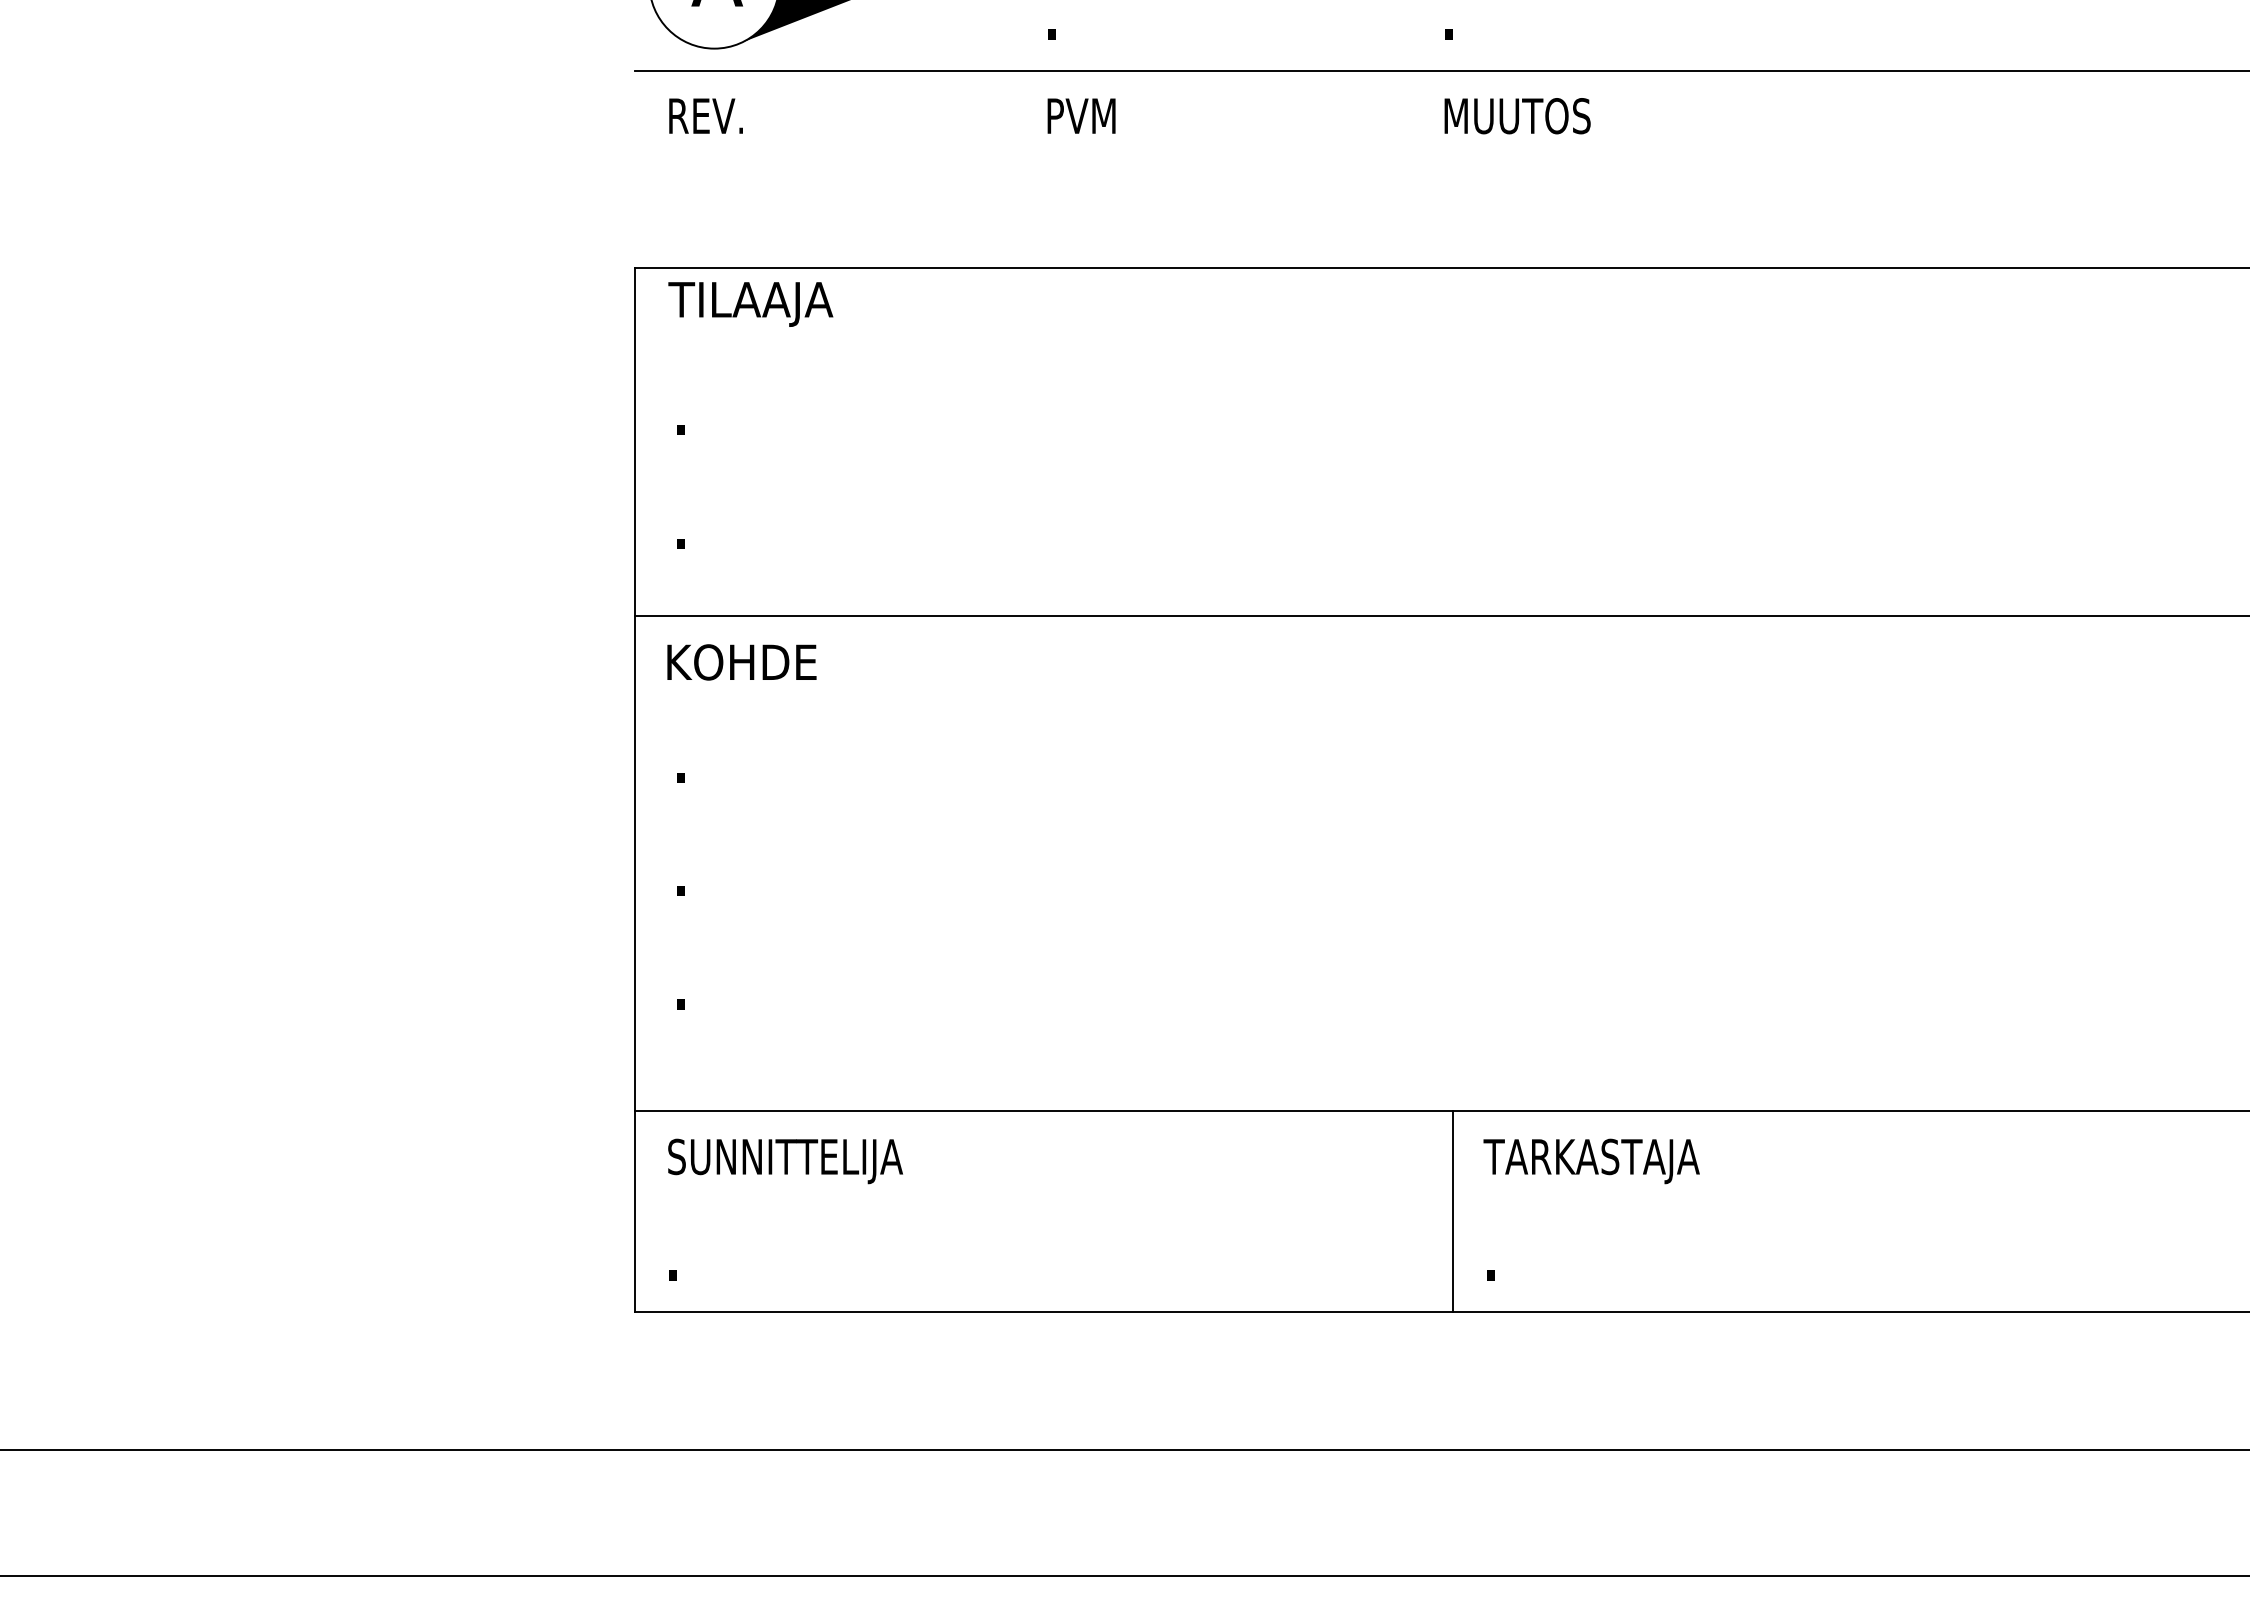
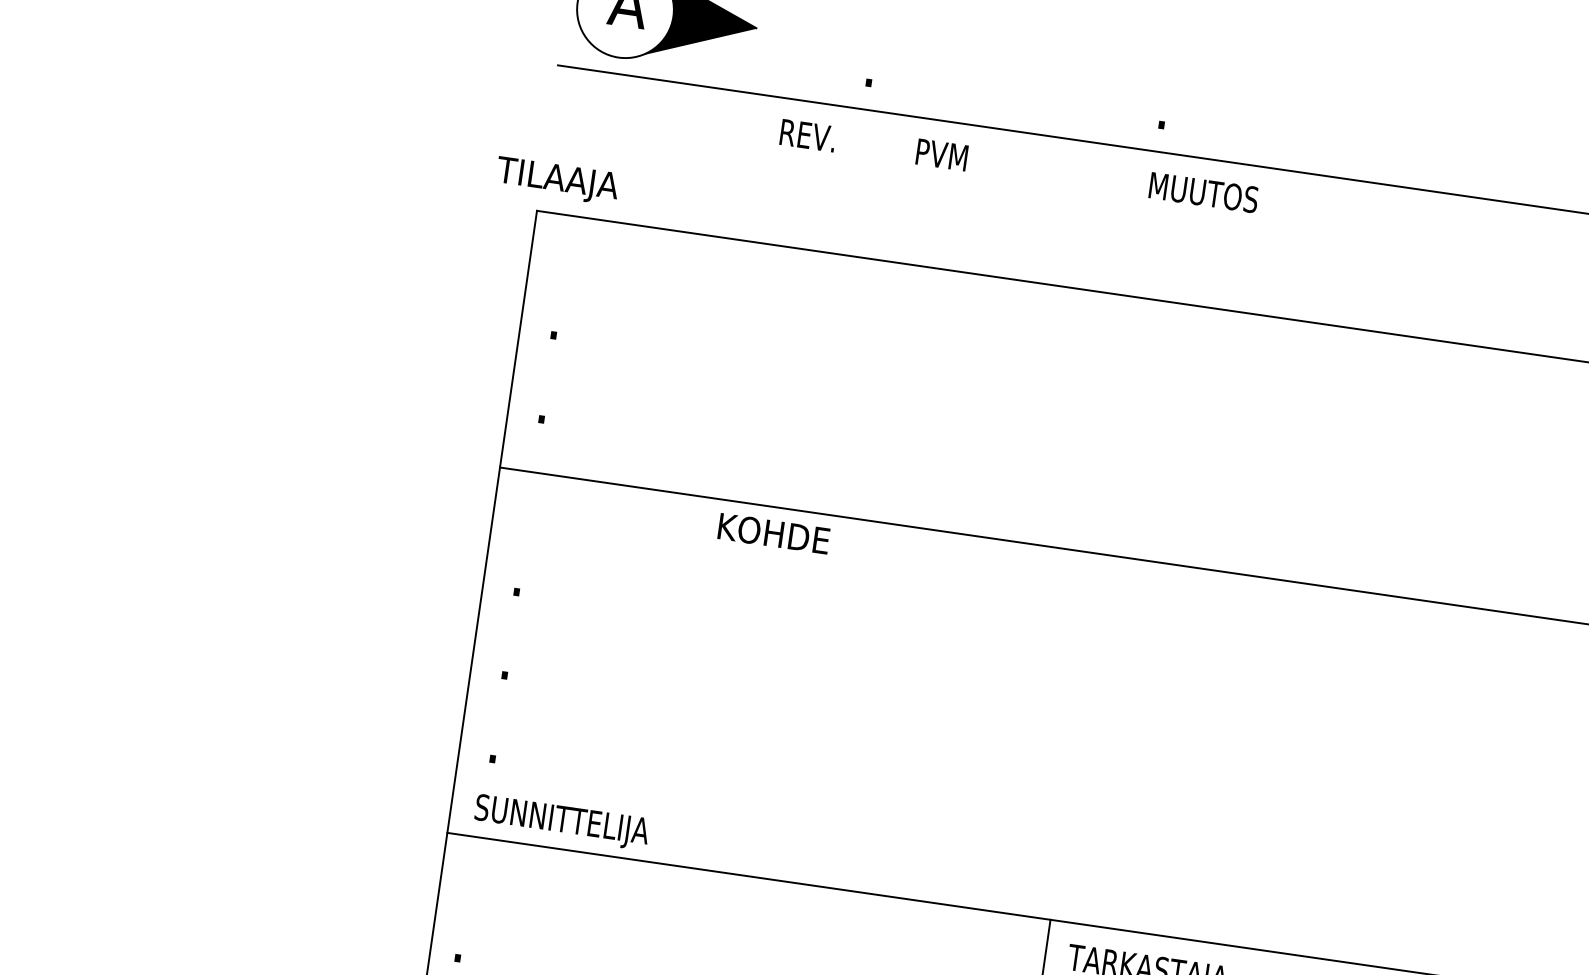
text: (705, 115) -> (807, 135), moved
text: (1081, 115) -> (942, 154), moved
text: (750, 304) -> (557, 181), moved
text: (741, 662) -> (773, 533), moved
text: (785, 1161) -> (561, 822), moved

